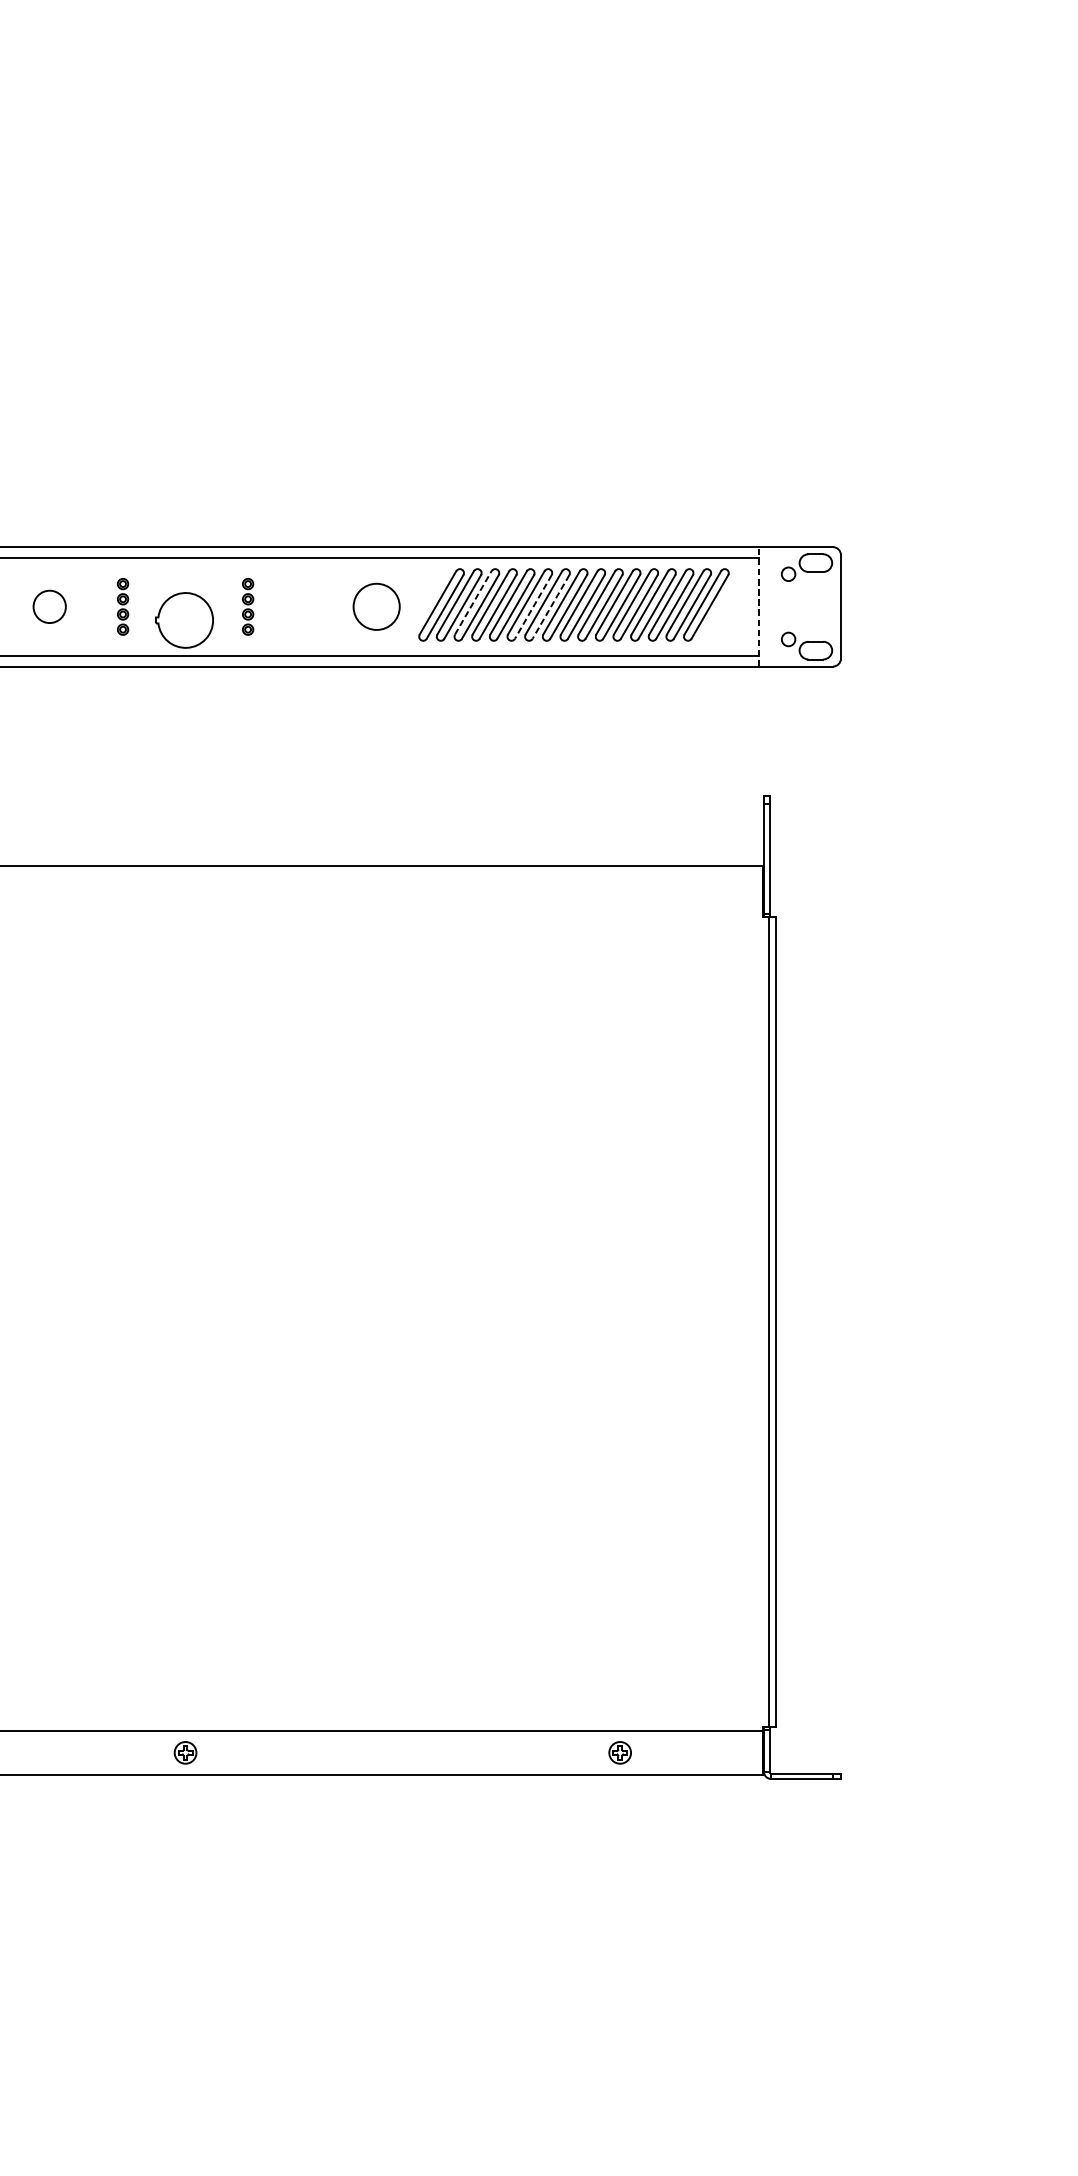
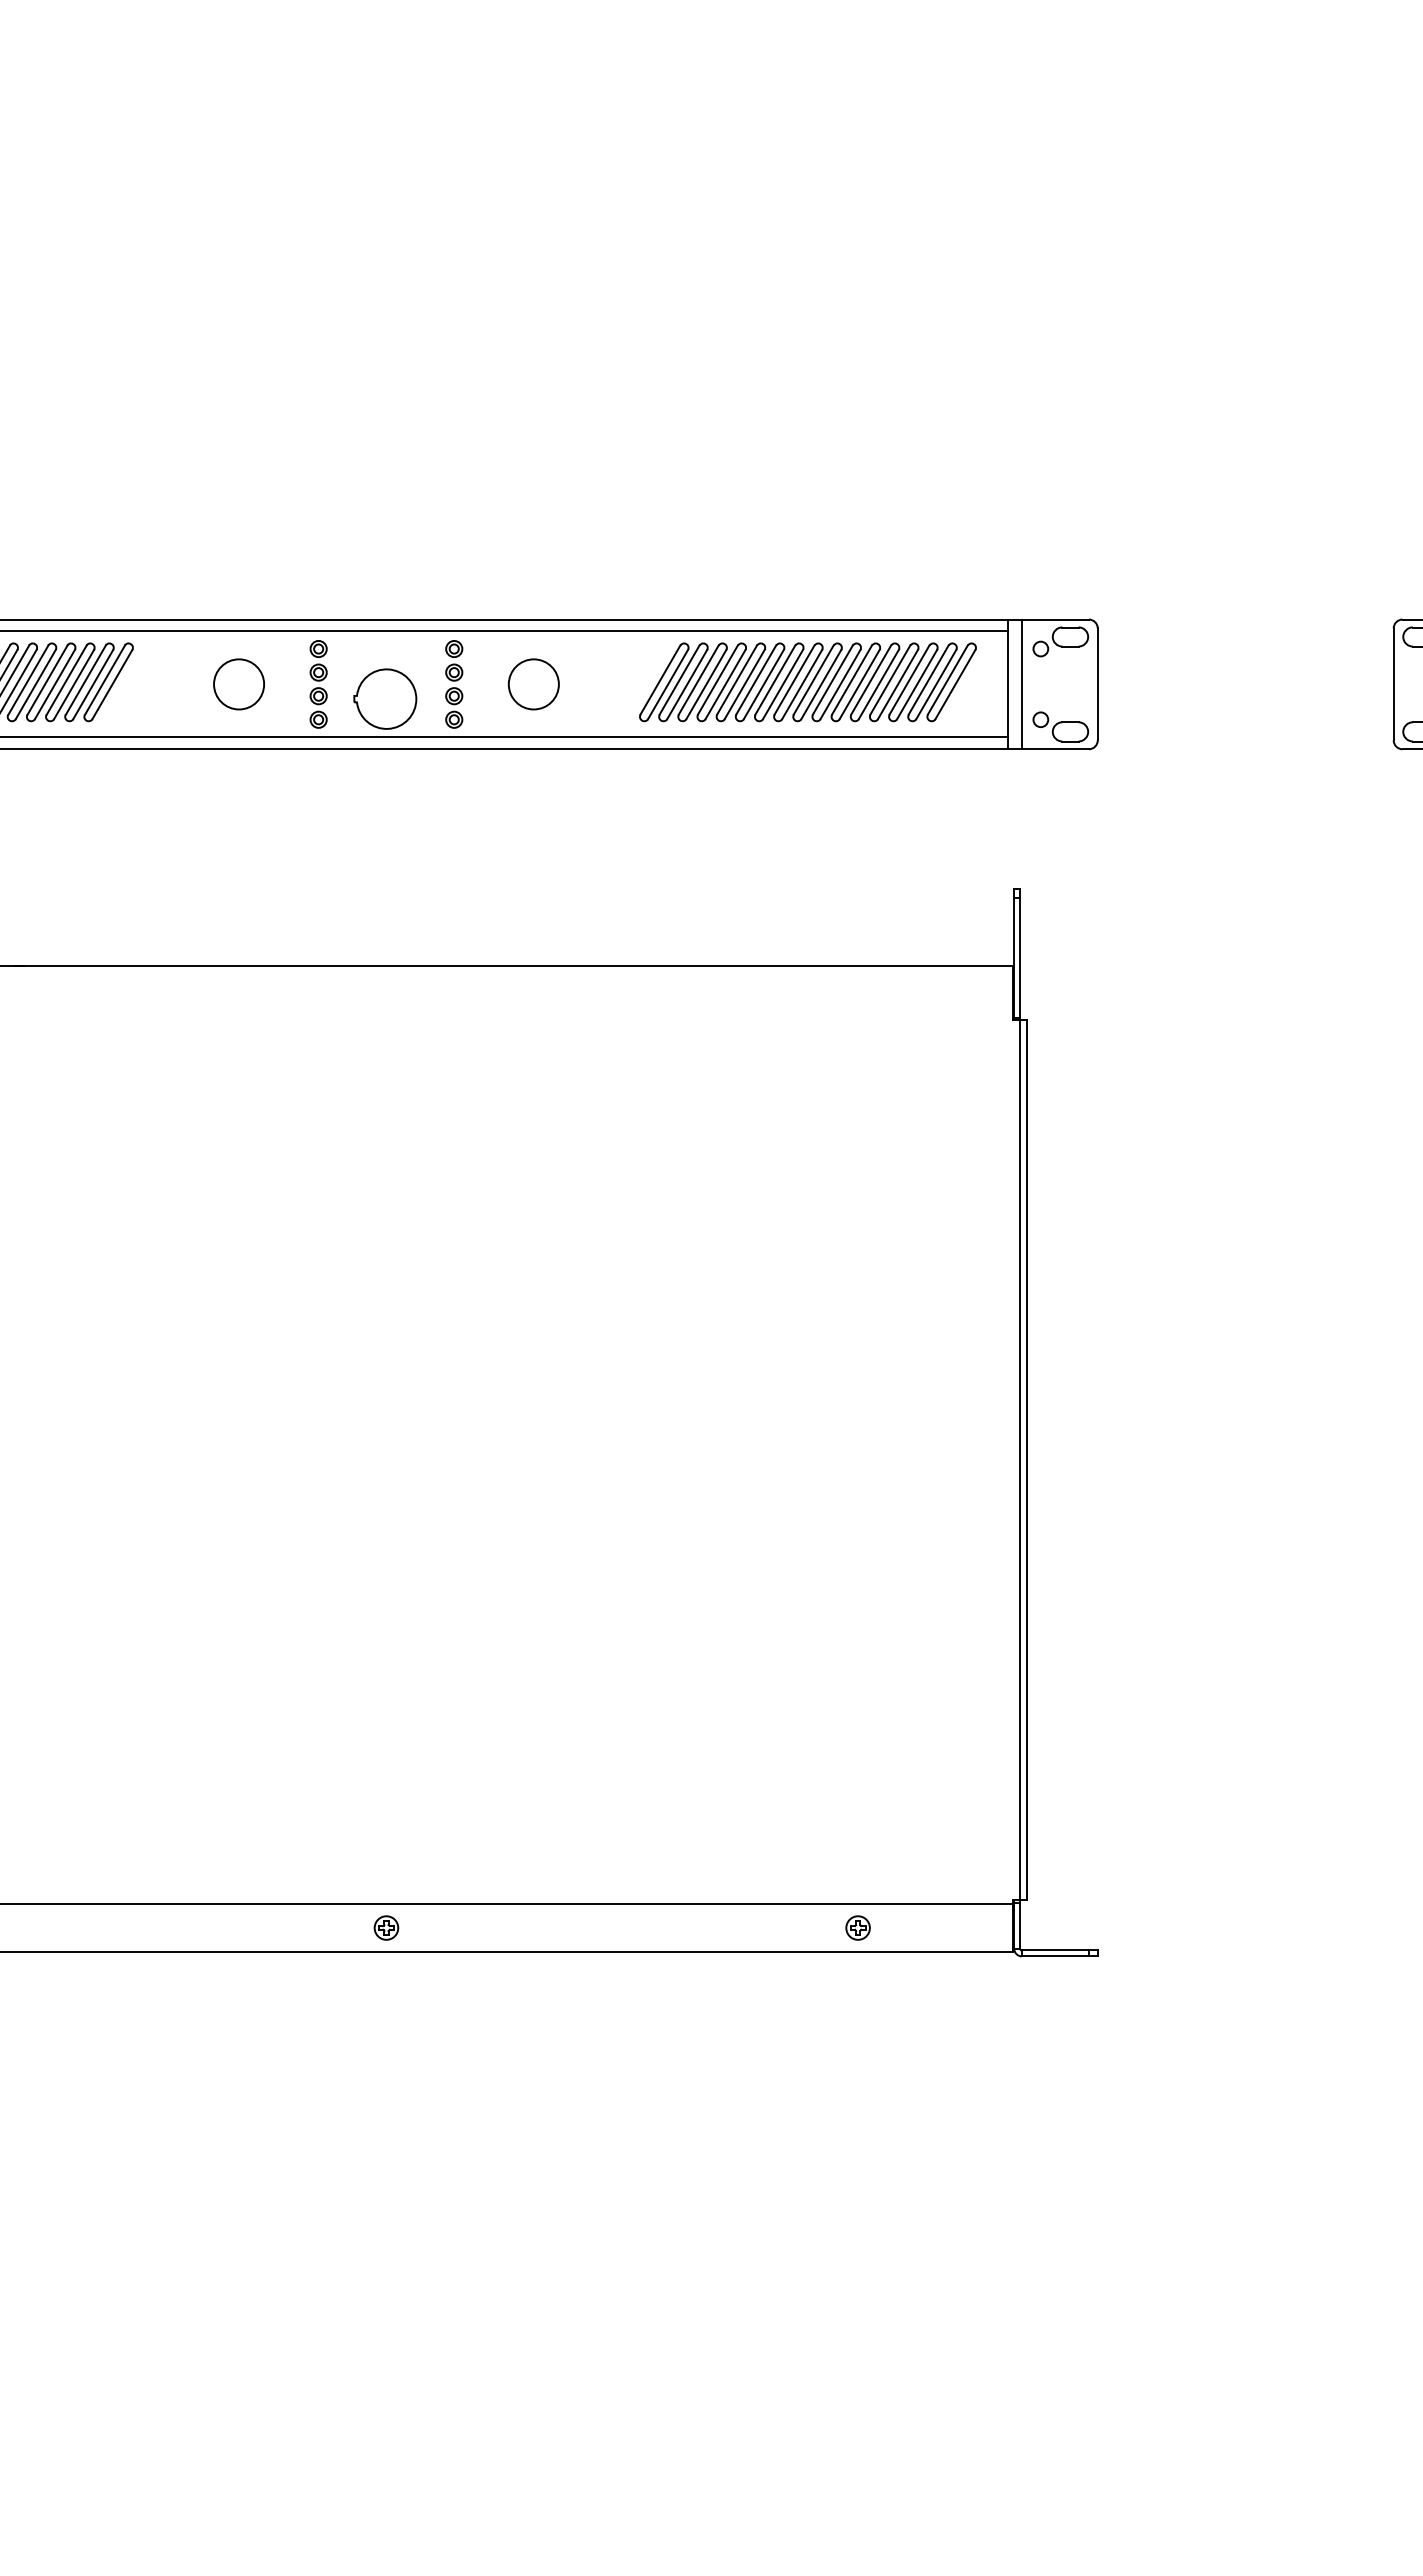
line: (473, 603) -> (698, 680), dashed -> solid
circle: (49, 606) -> (238, 684), size x1.43
part: (122, 606) -> (318, 684), size x1.43
part: (248, 606) -> (454, 684), size x1.43
circle: (376, 606) -> (533, 684), moved
line: (533, 606) -> (763, 684), dashed -> solid
line: (551, 606) -> (783, 684), dashed -> solid
line: (758, 606) -> (1008, 684), dashed -> solid
line: (770, 606) -> (1021, 684), added

